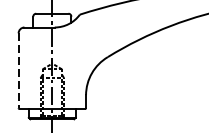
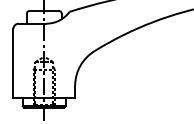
line: (18, 70) -> (13, 63), dashed -> solid

